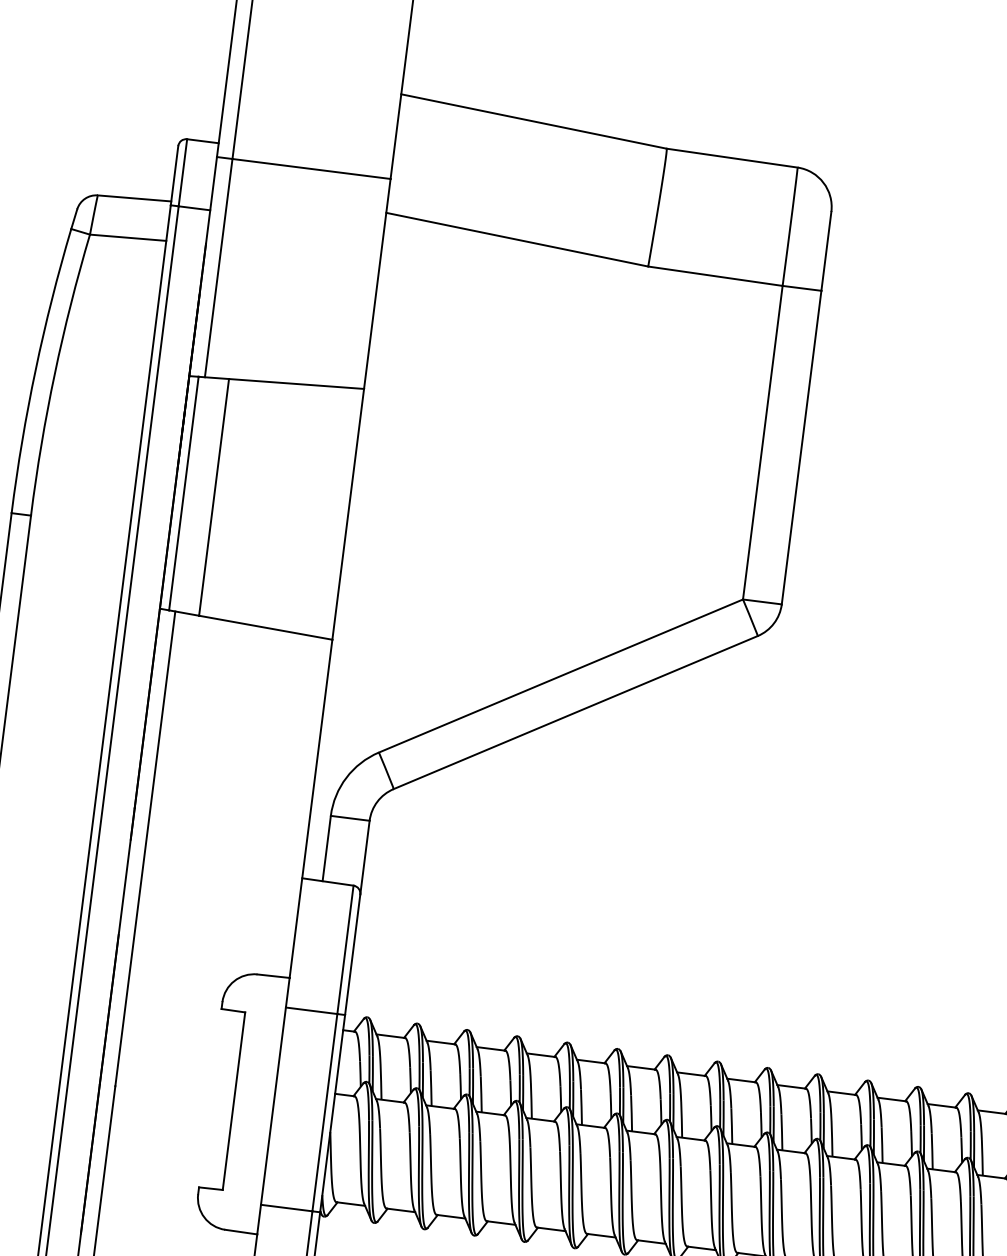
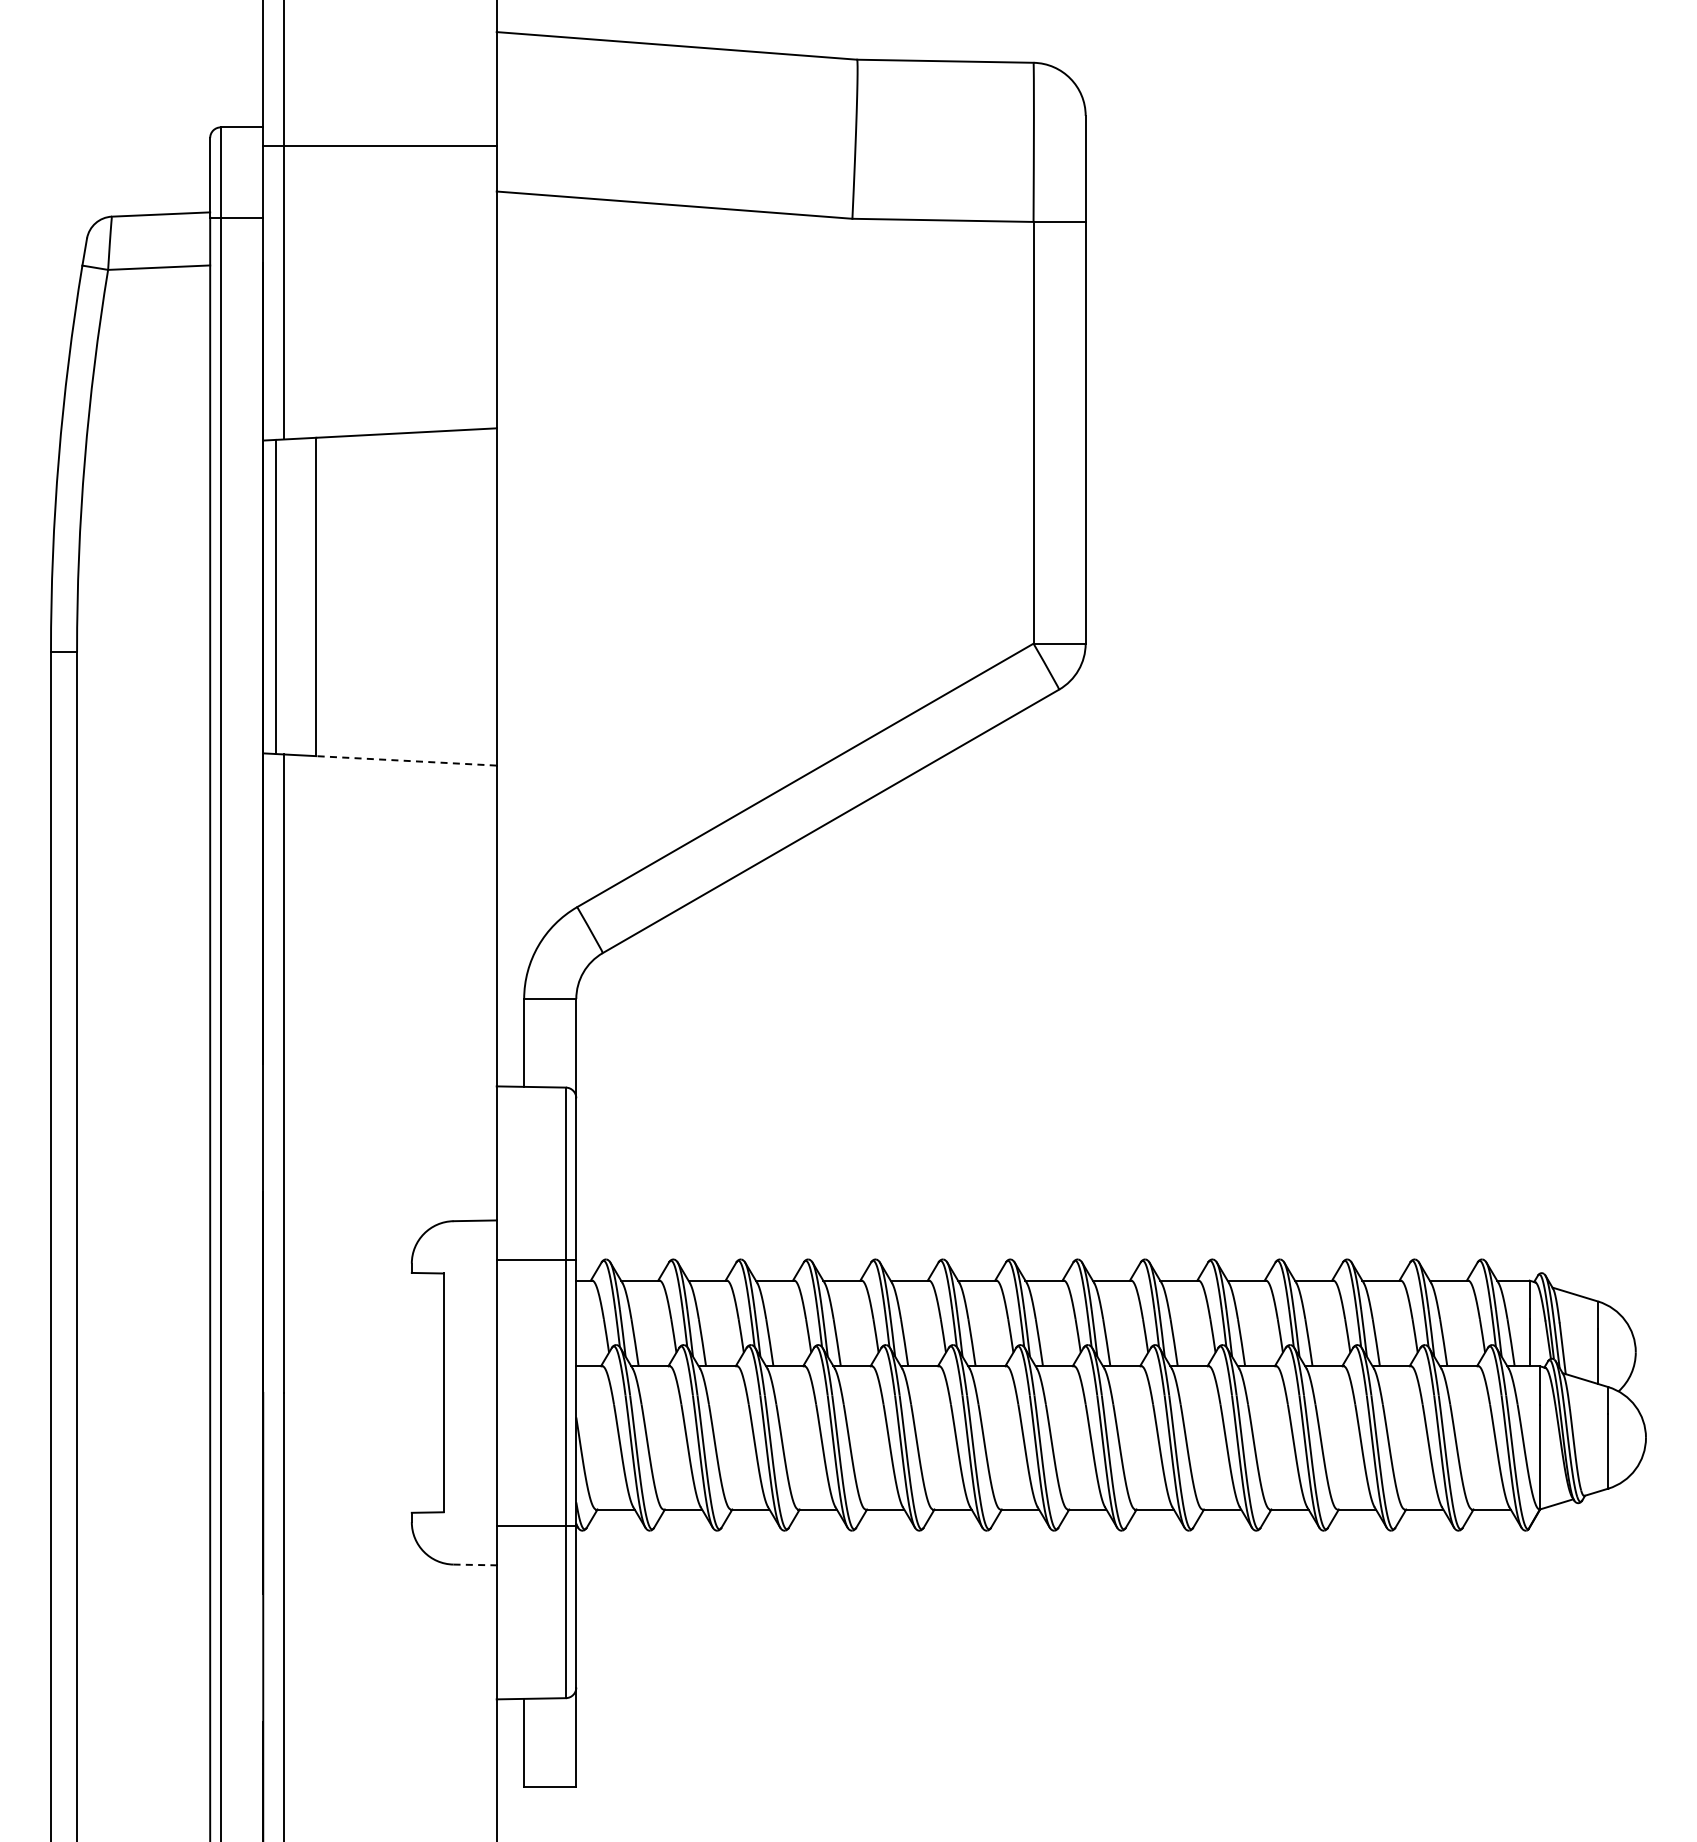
line: (265, 627) -> (406, 760), solid -> dashed
line: (241, 1231) -> (475, 1564), solid -> dashed

